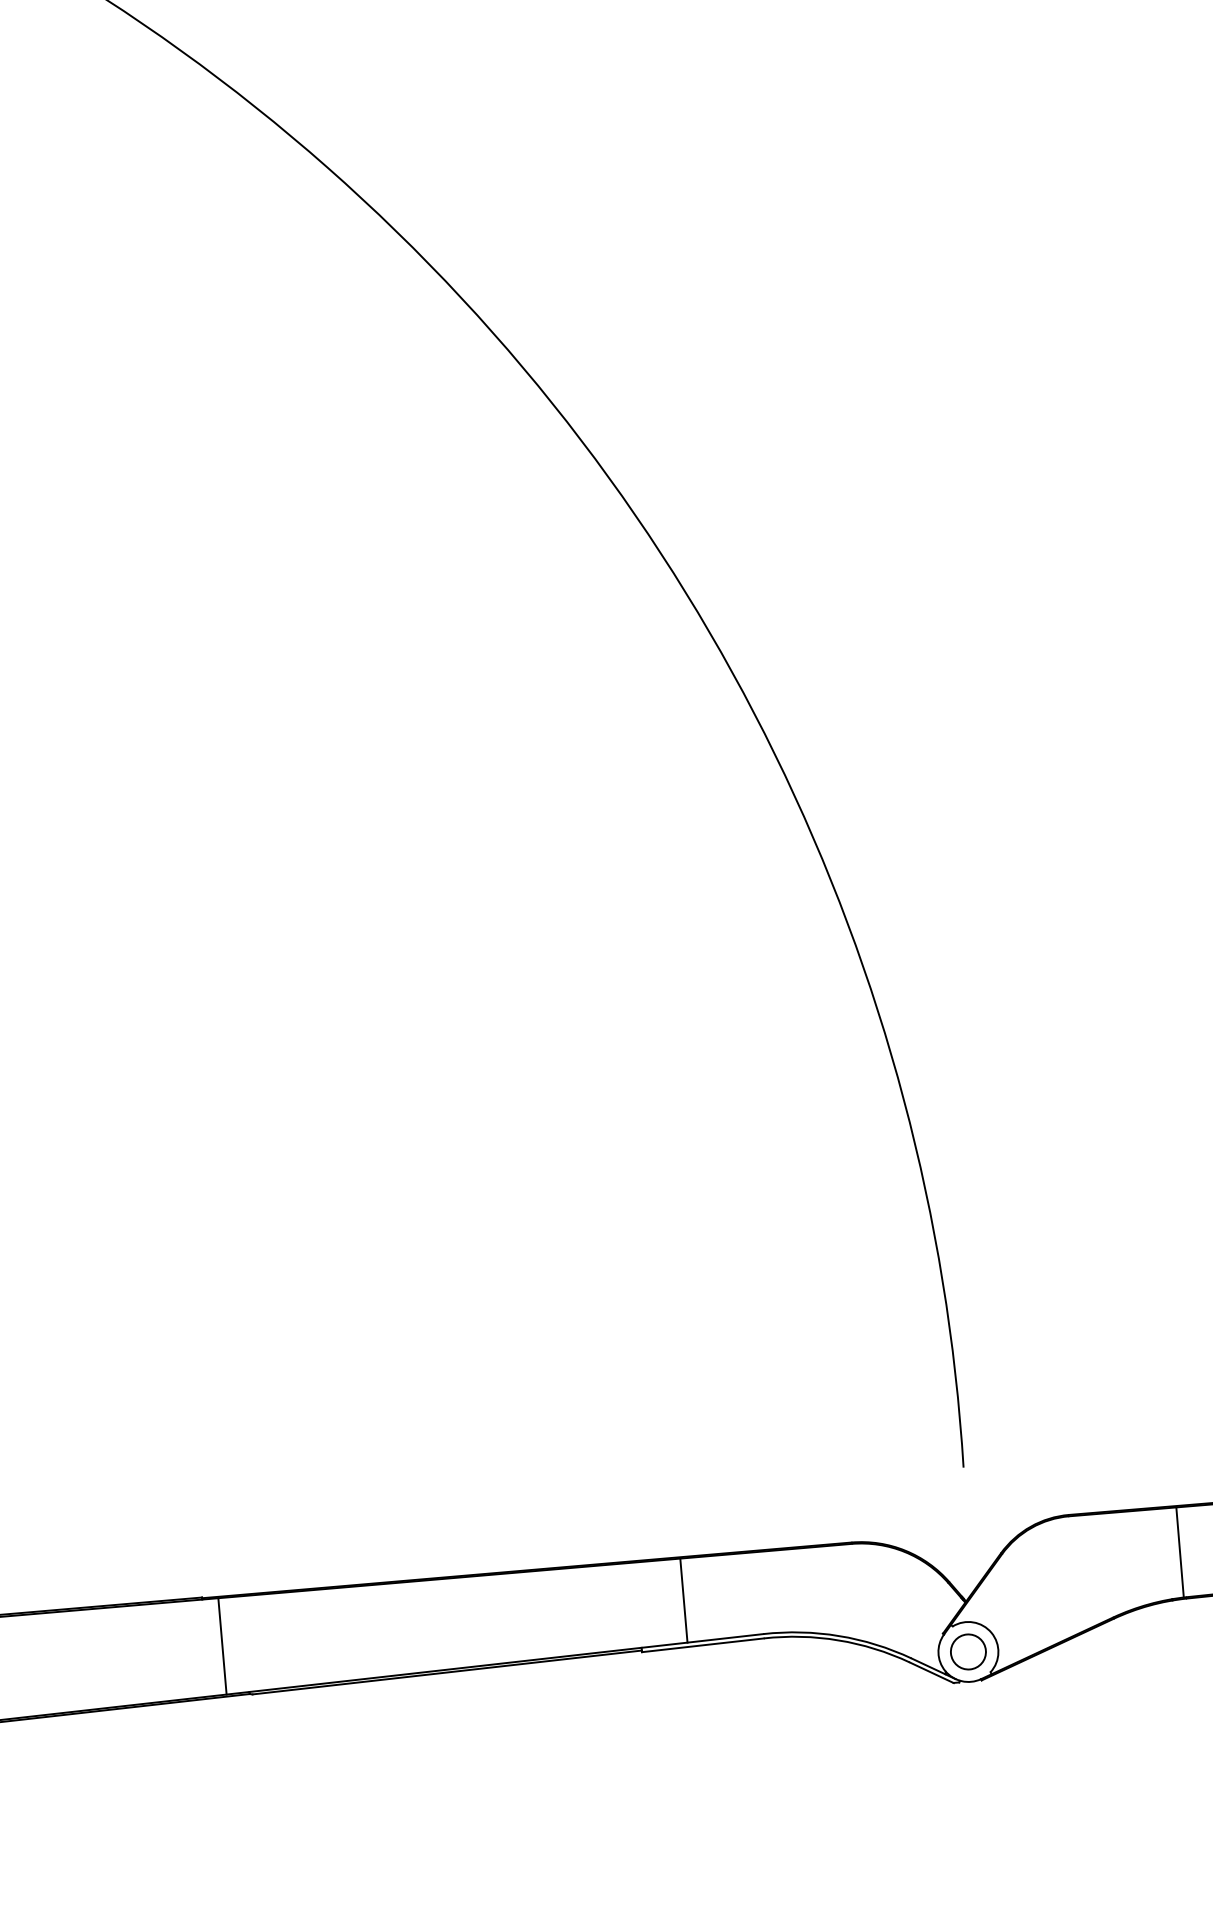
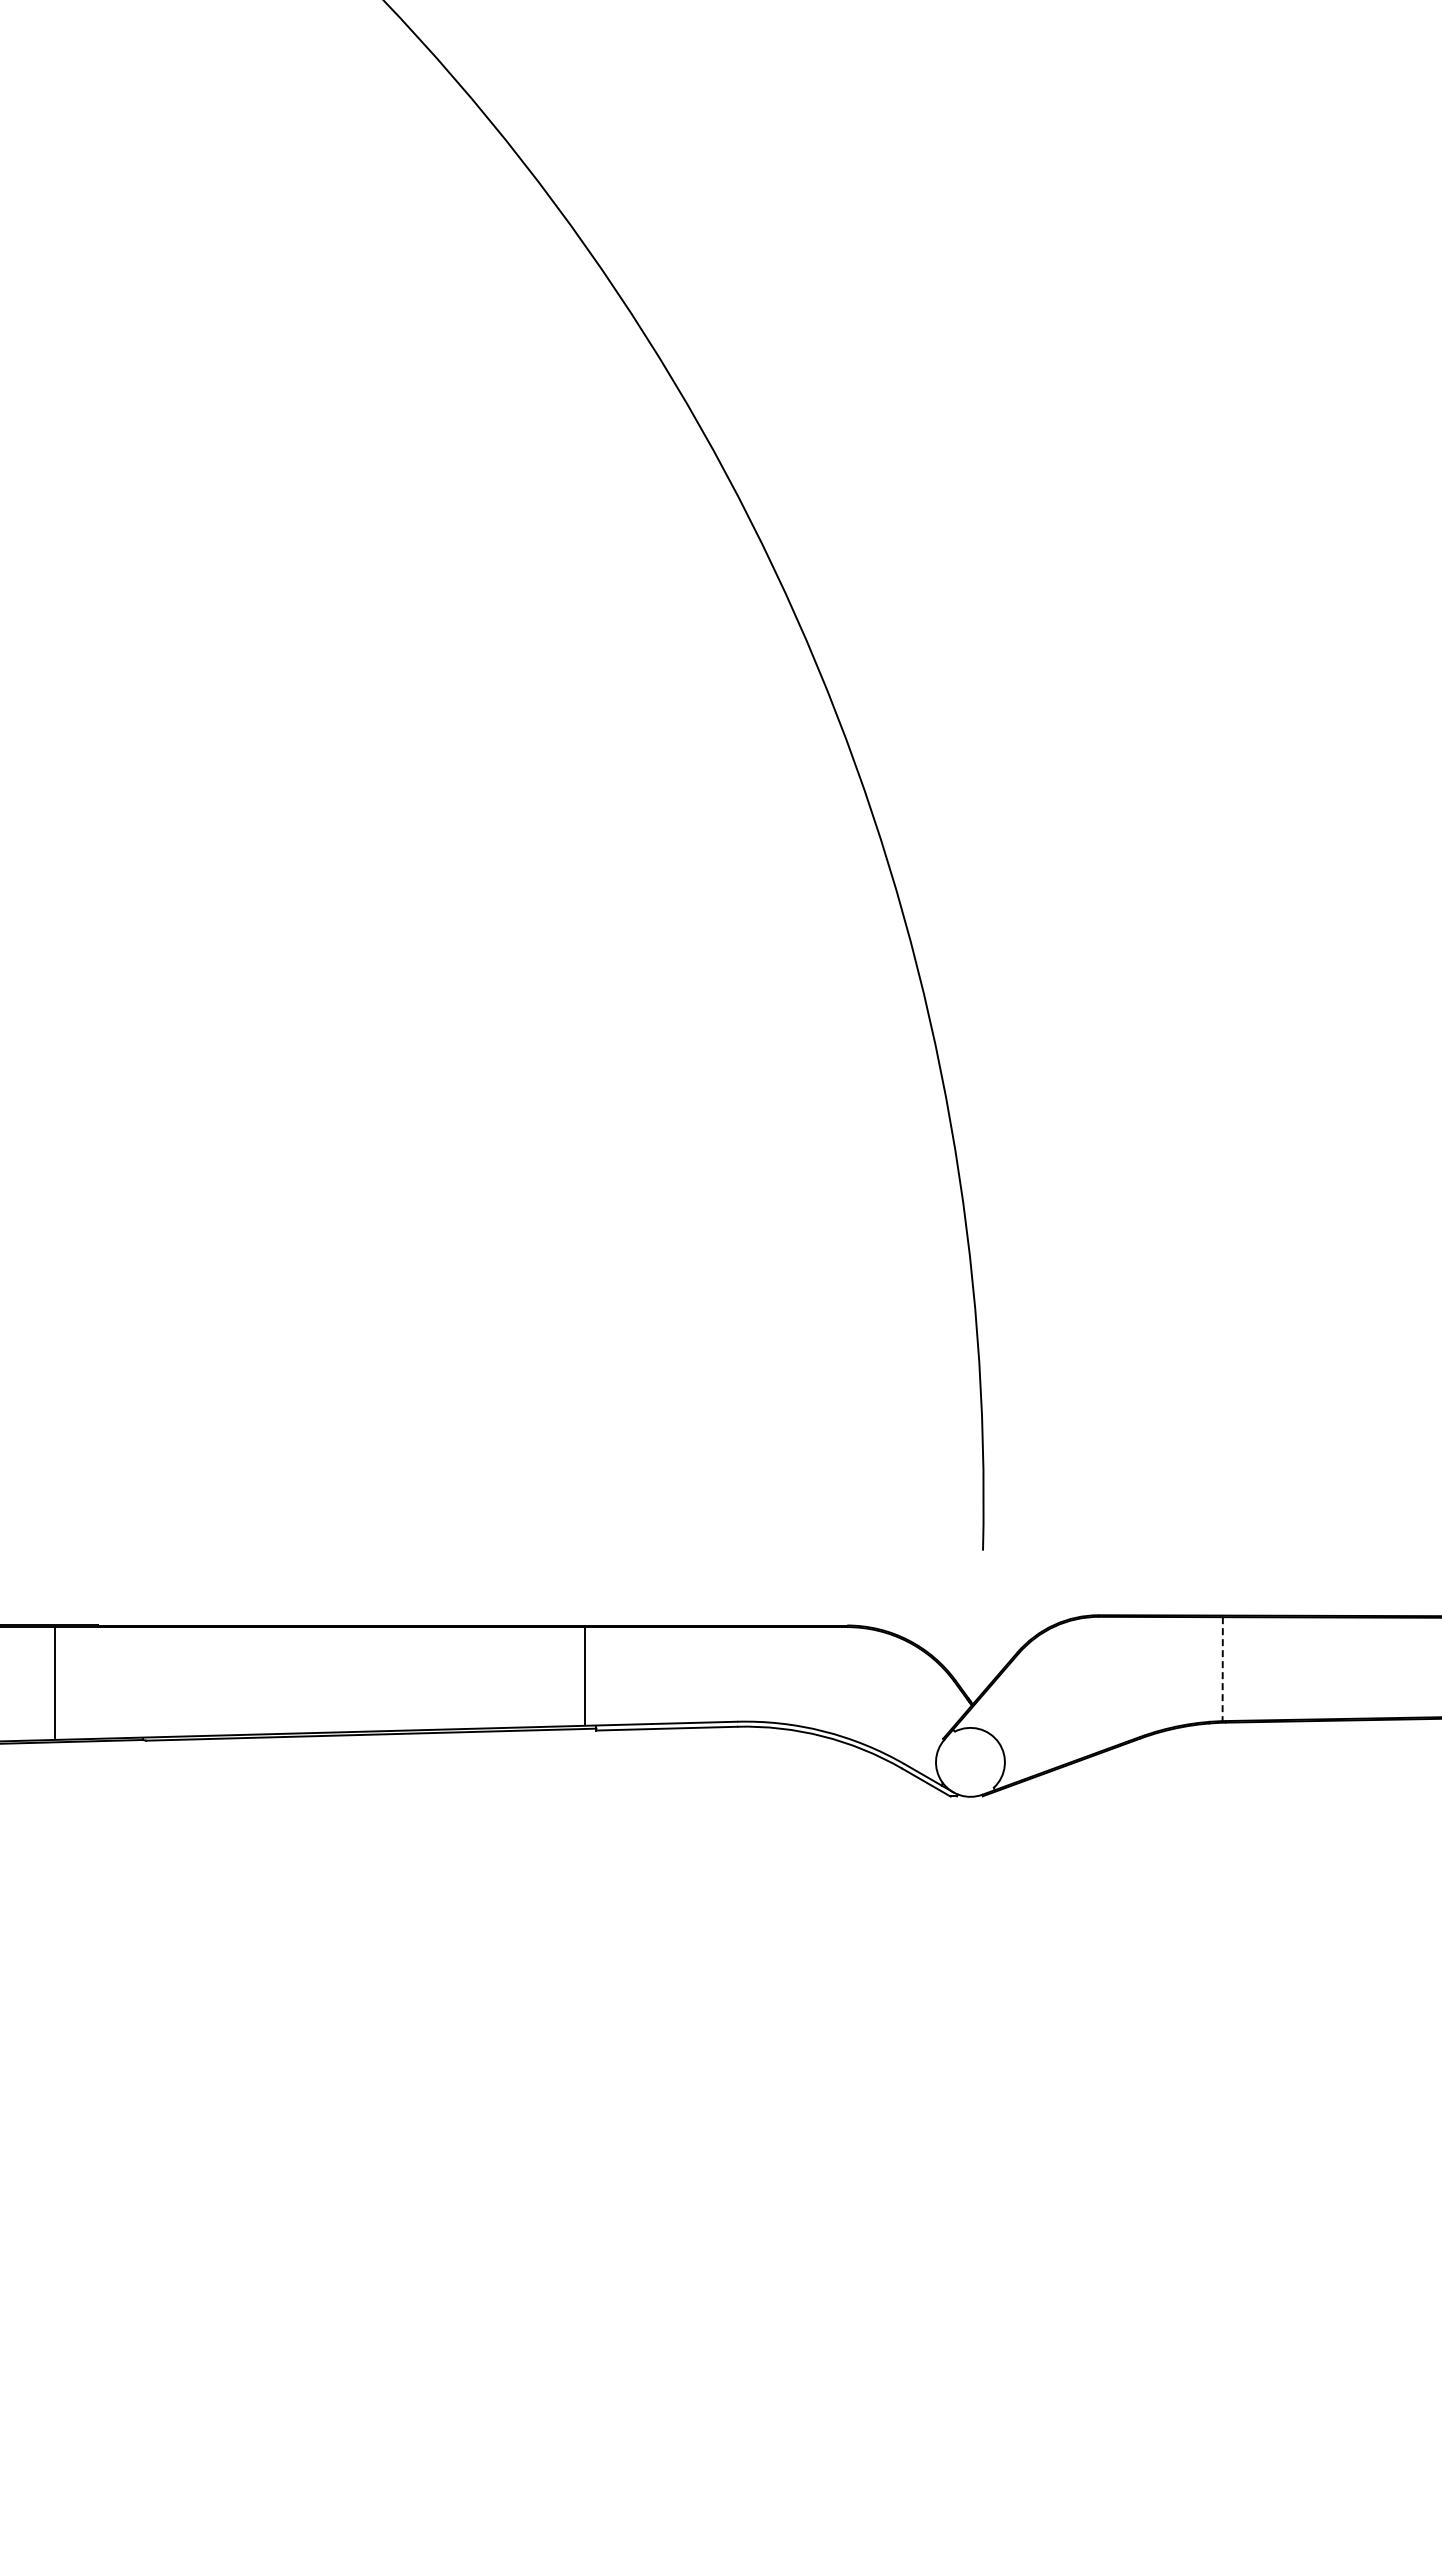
line: (1179, 1552) -> (1222, 1669), solid -> dashed
line: (683, 1600) -> (584, 1675), moved
line: (222, 1646) -> (55, 1682), moved
circle: (968, 1652) -> (970, 1762), removed

